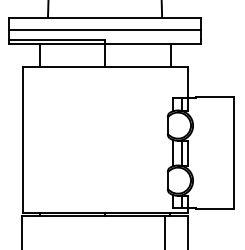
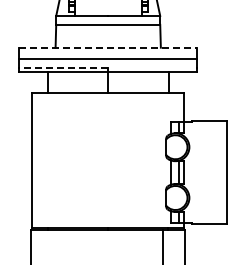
line: (105, 17) -> (108, 47), solid -> dashed
line: (56, 39) -> (63, 67), solid -> dashed

